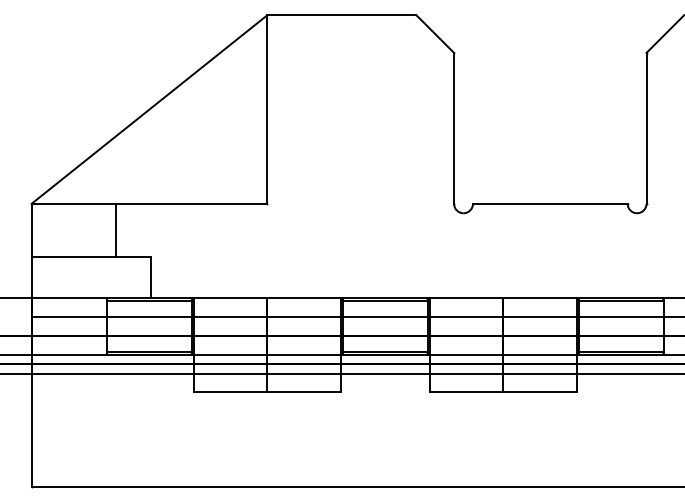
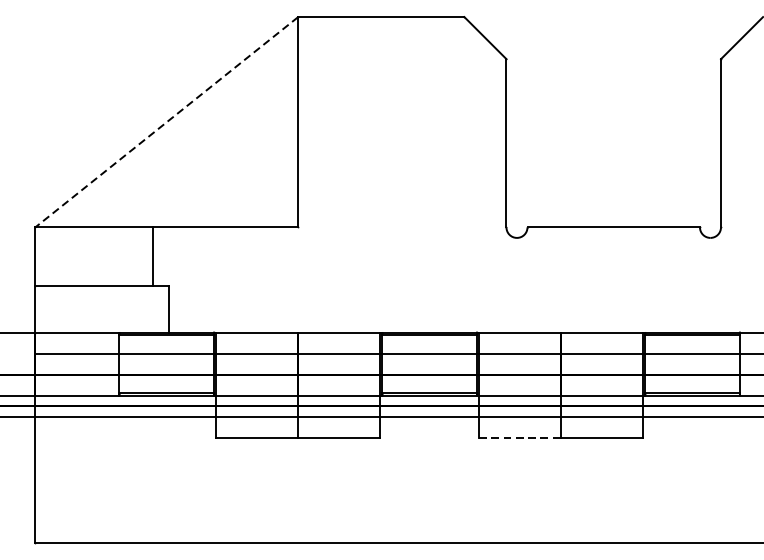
line: (149, 109) -> (166, 122), solid -> dashed
line: (116, 229) -> (153, 256), moved
line: (466, 392) -> (520, 437), solid -> dashed

